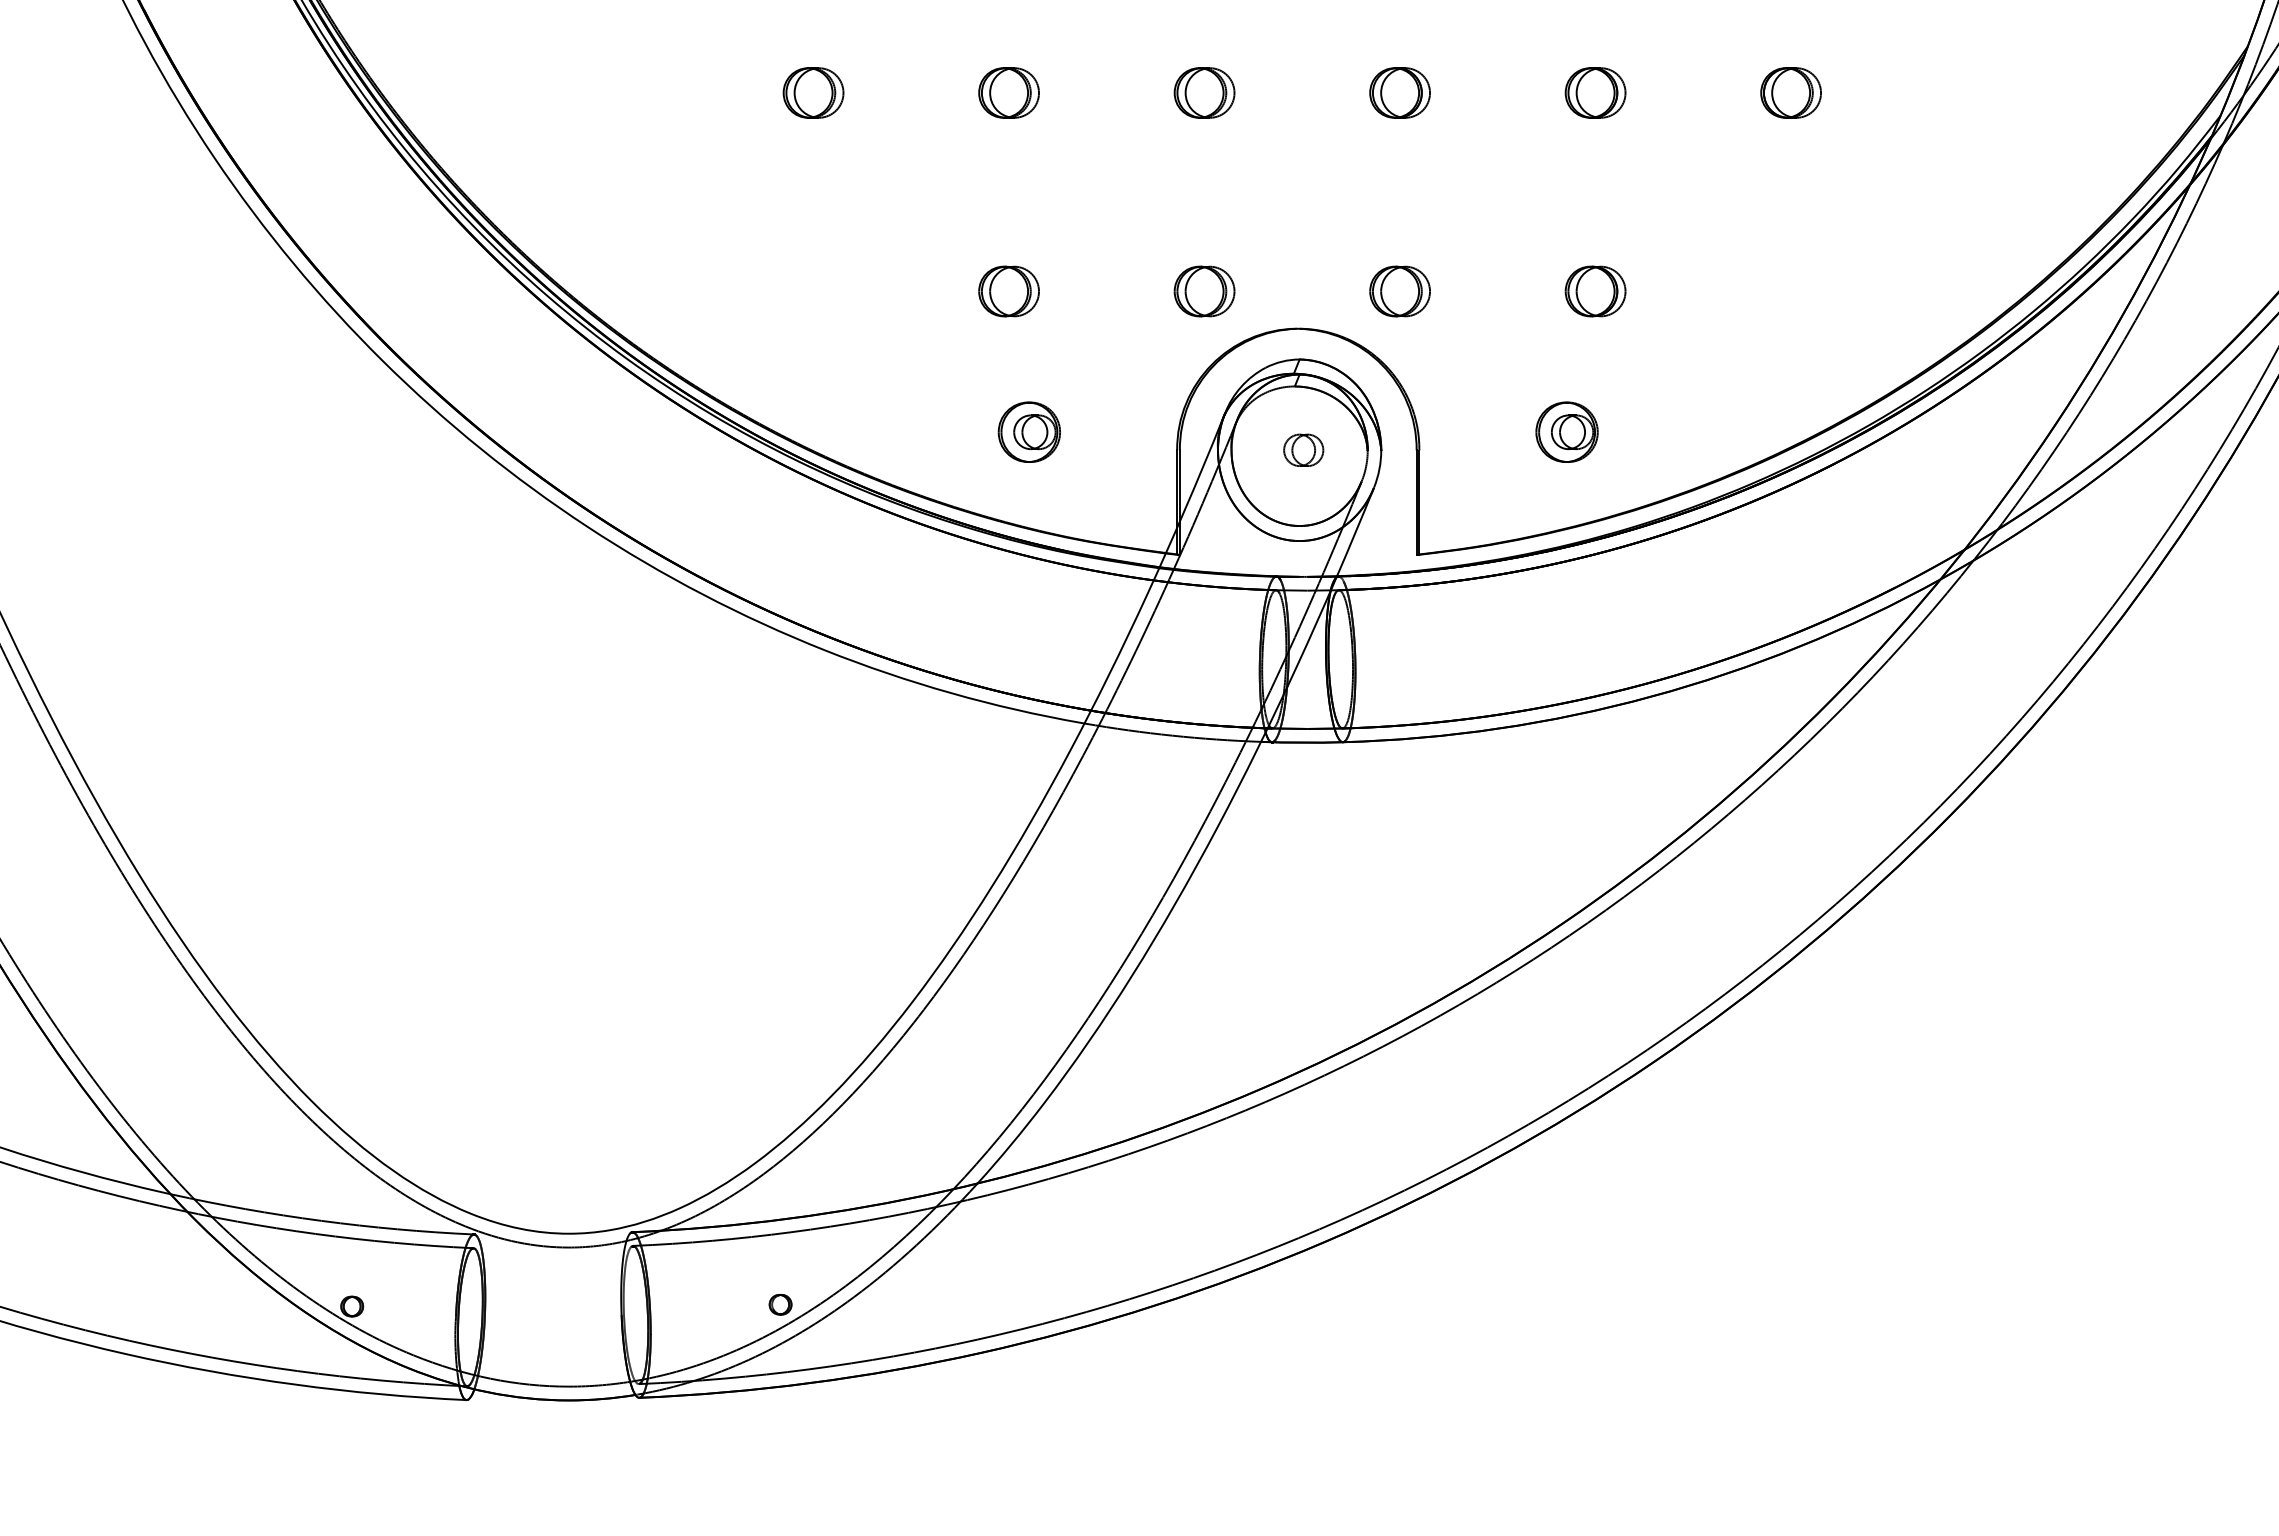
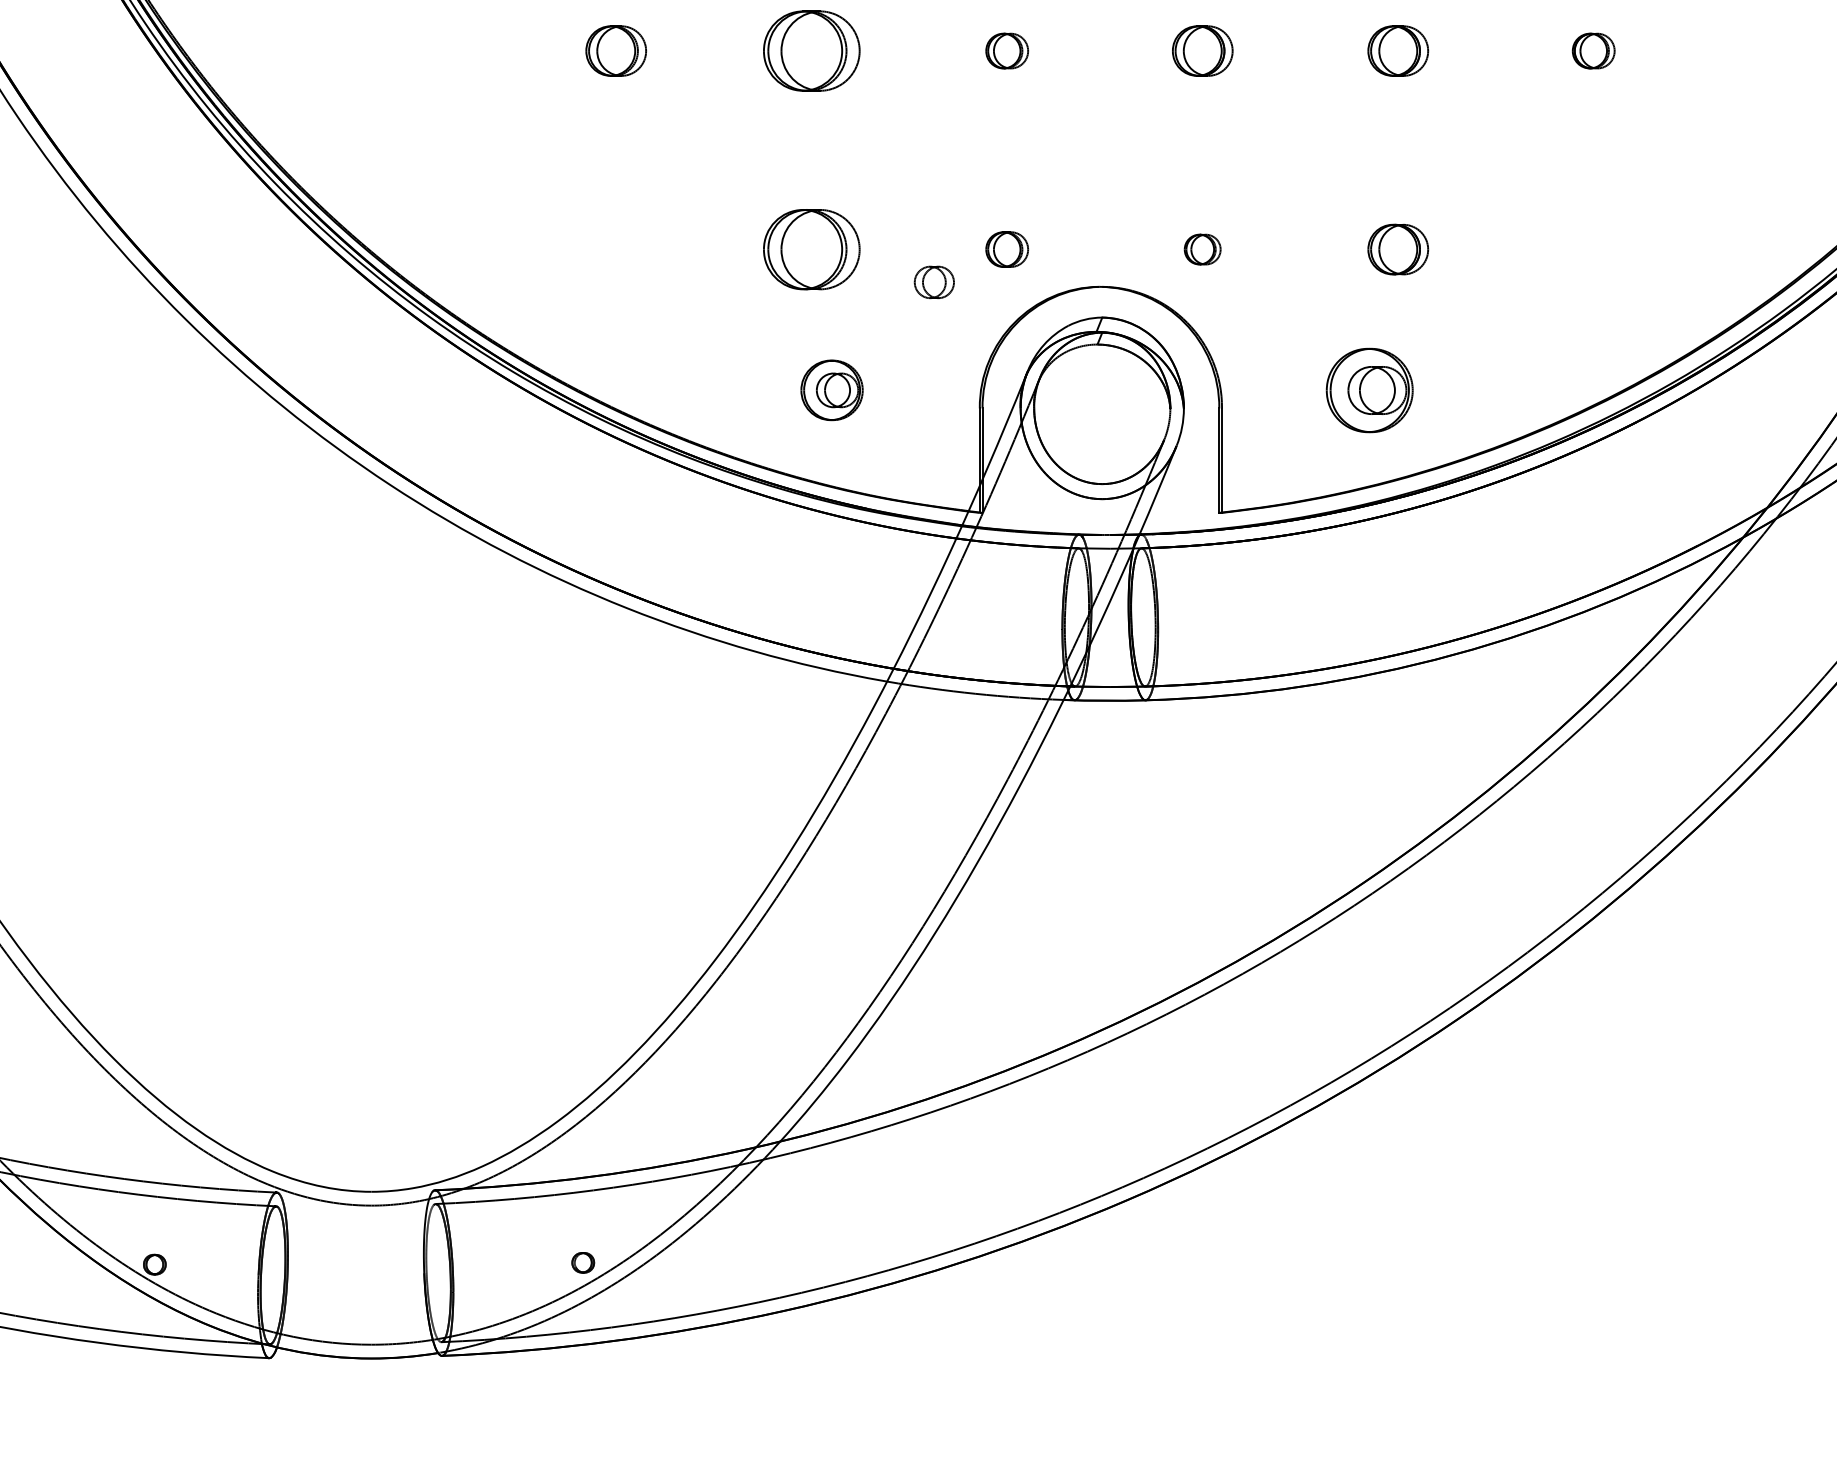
part: (1008, 92) -> (811, 50), size x1.6
part: (1204, 92) -> (1007, 50), size x0.7
part: (1790, 92) -> (1593, 50), size x0.7
part: (1008, 291) -> (811, 249), size x1.6
part: (1204, 291) -> (1007, 249), size x0.7
part: (1399, 291) -> (1202, 249), size x0.6
part: (1566, 431) -> (1369, 389), size x1.4
part: (1303, 449) -> (934, 281), moved

